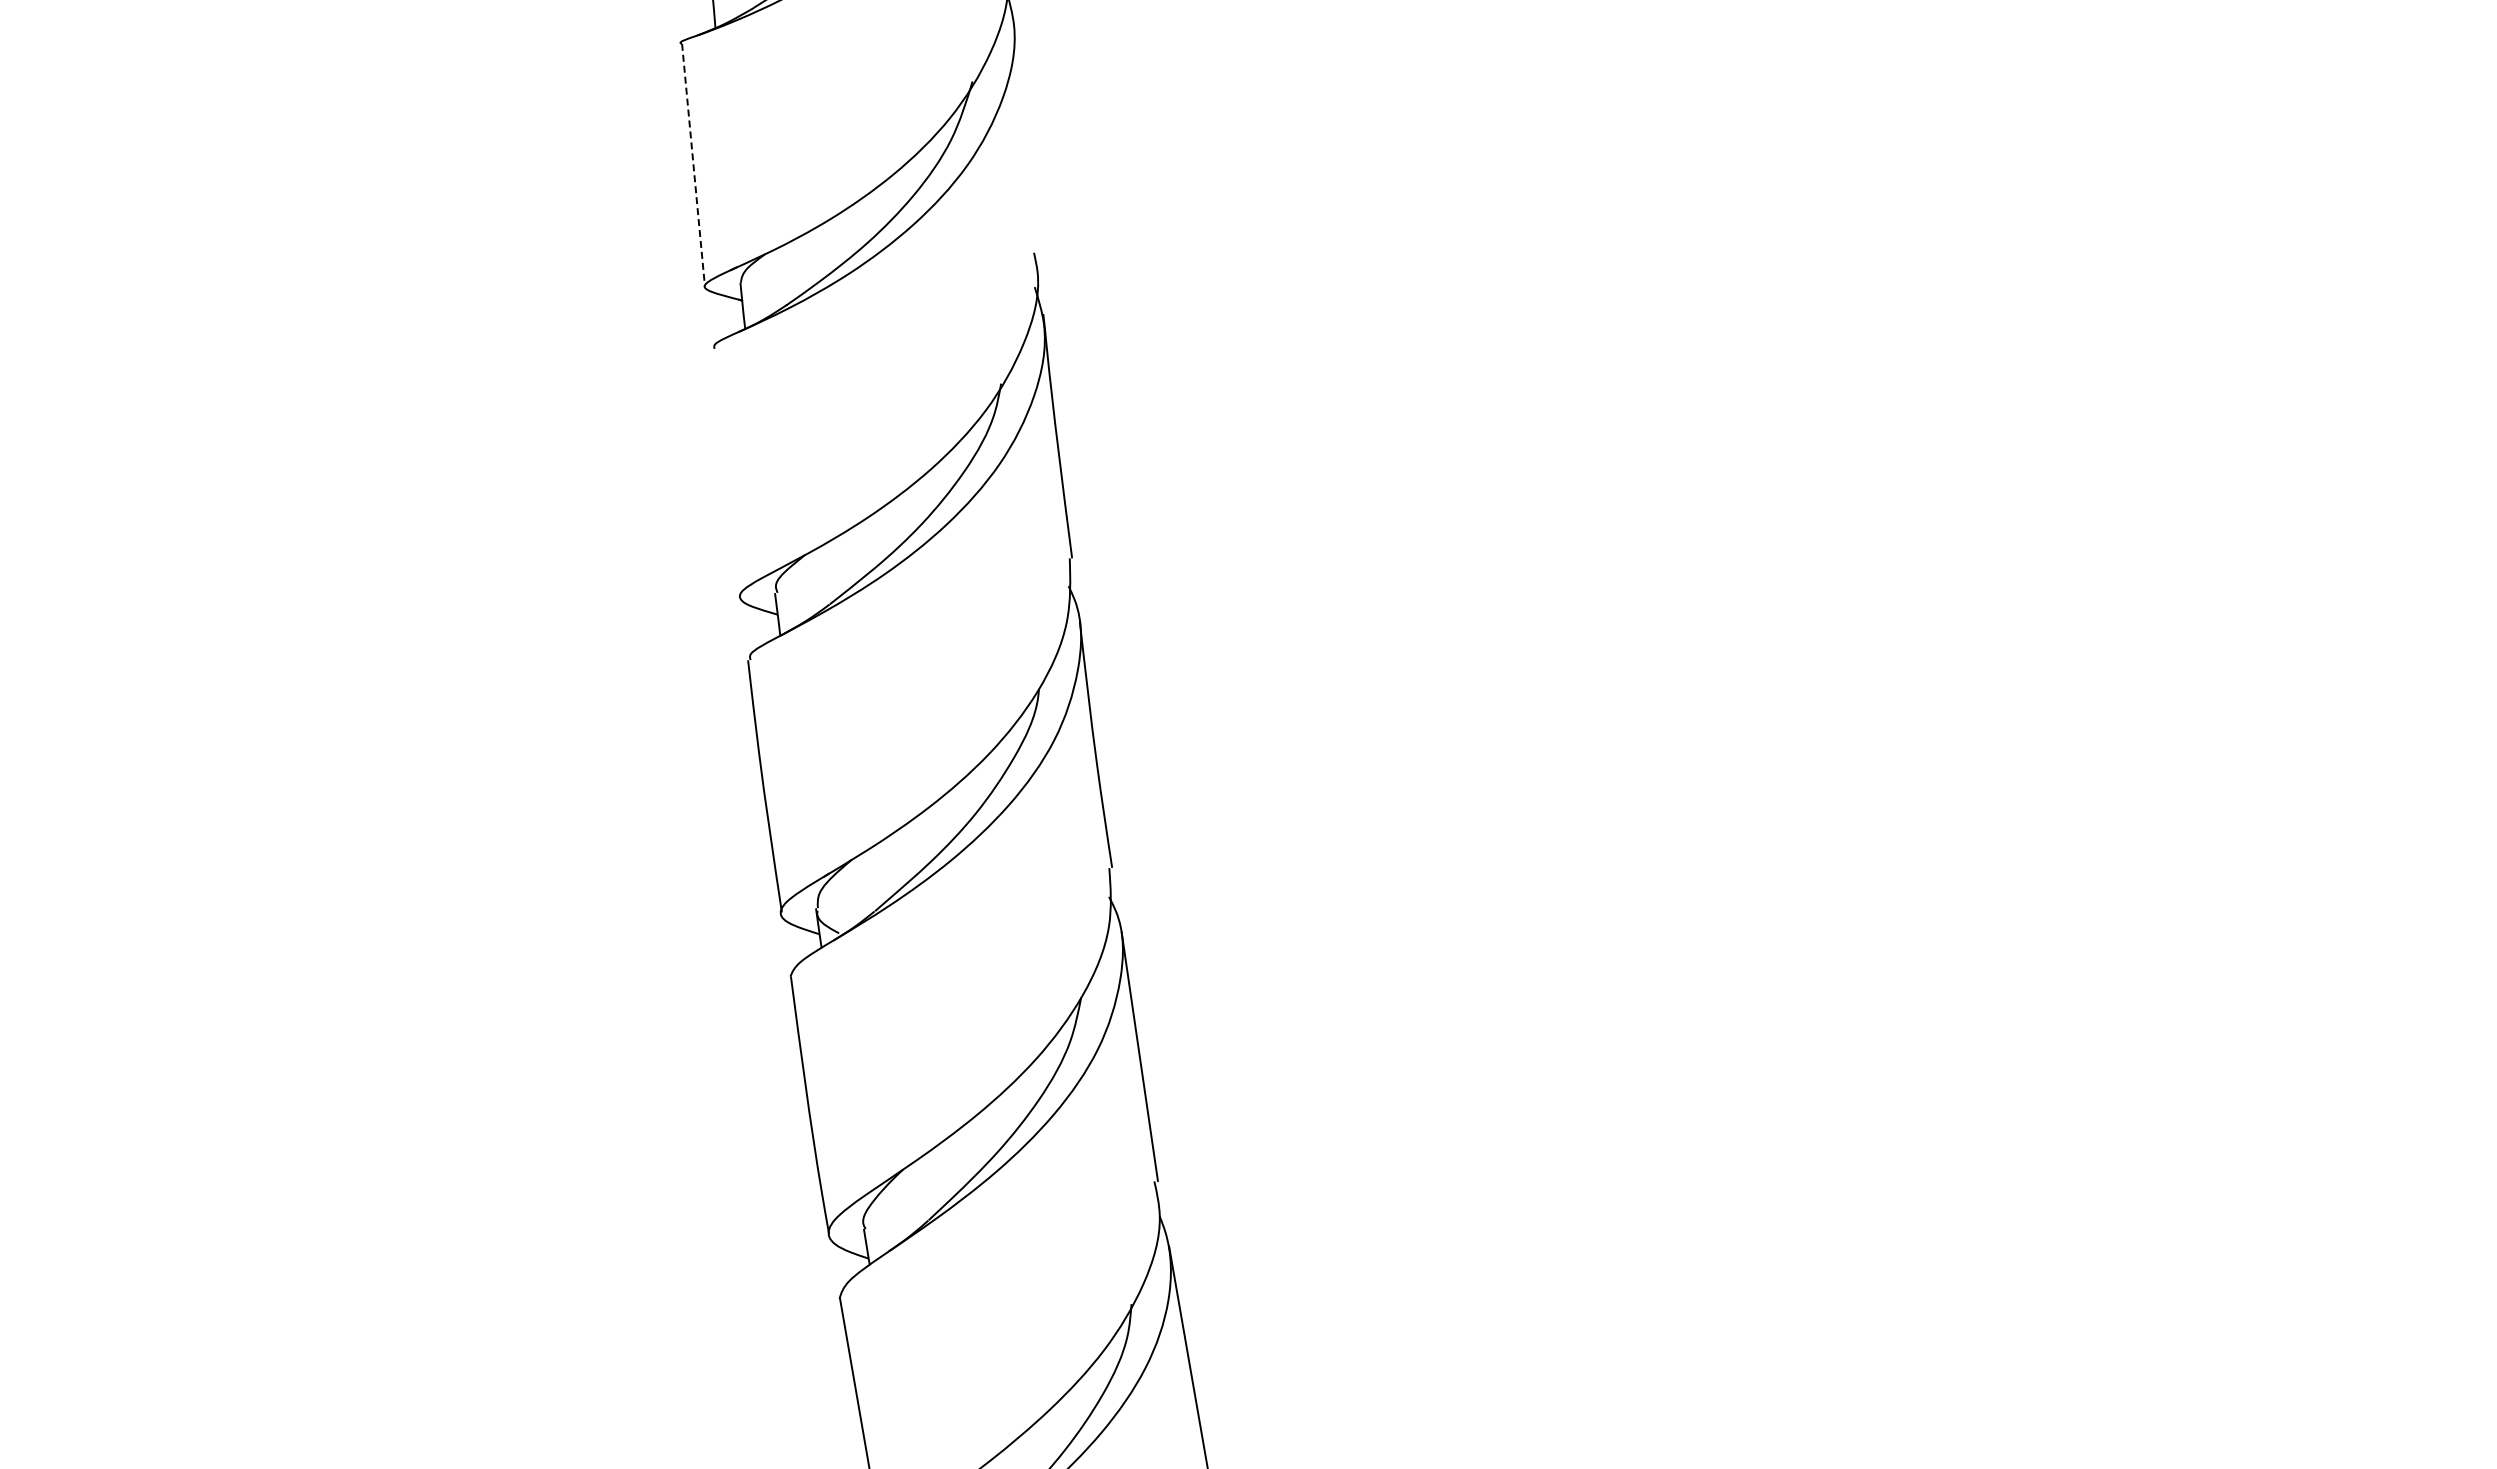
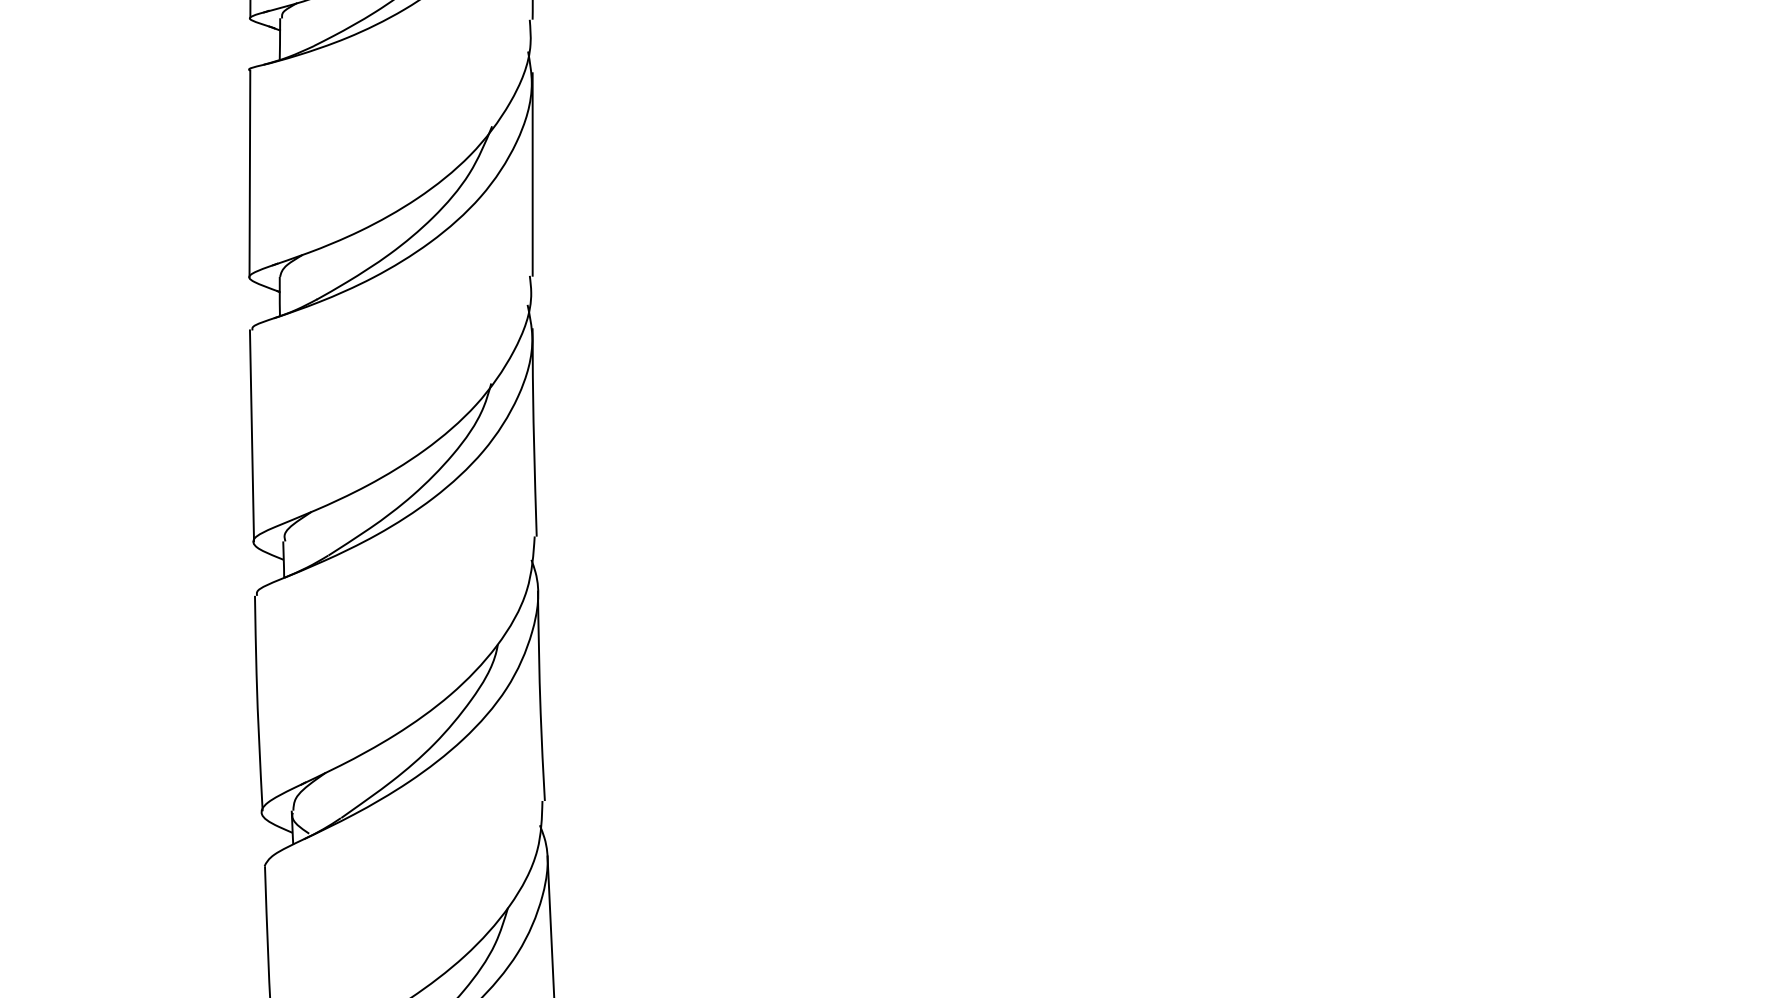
line: (1025, 133) -> (532, 174), added
line: (693, 165) -> (249, 174), dashed -> solid
line: (725, 472) -> (251, 435), added

